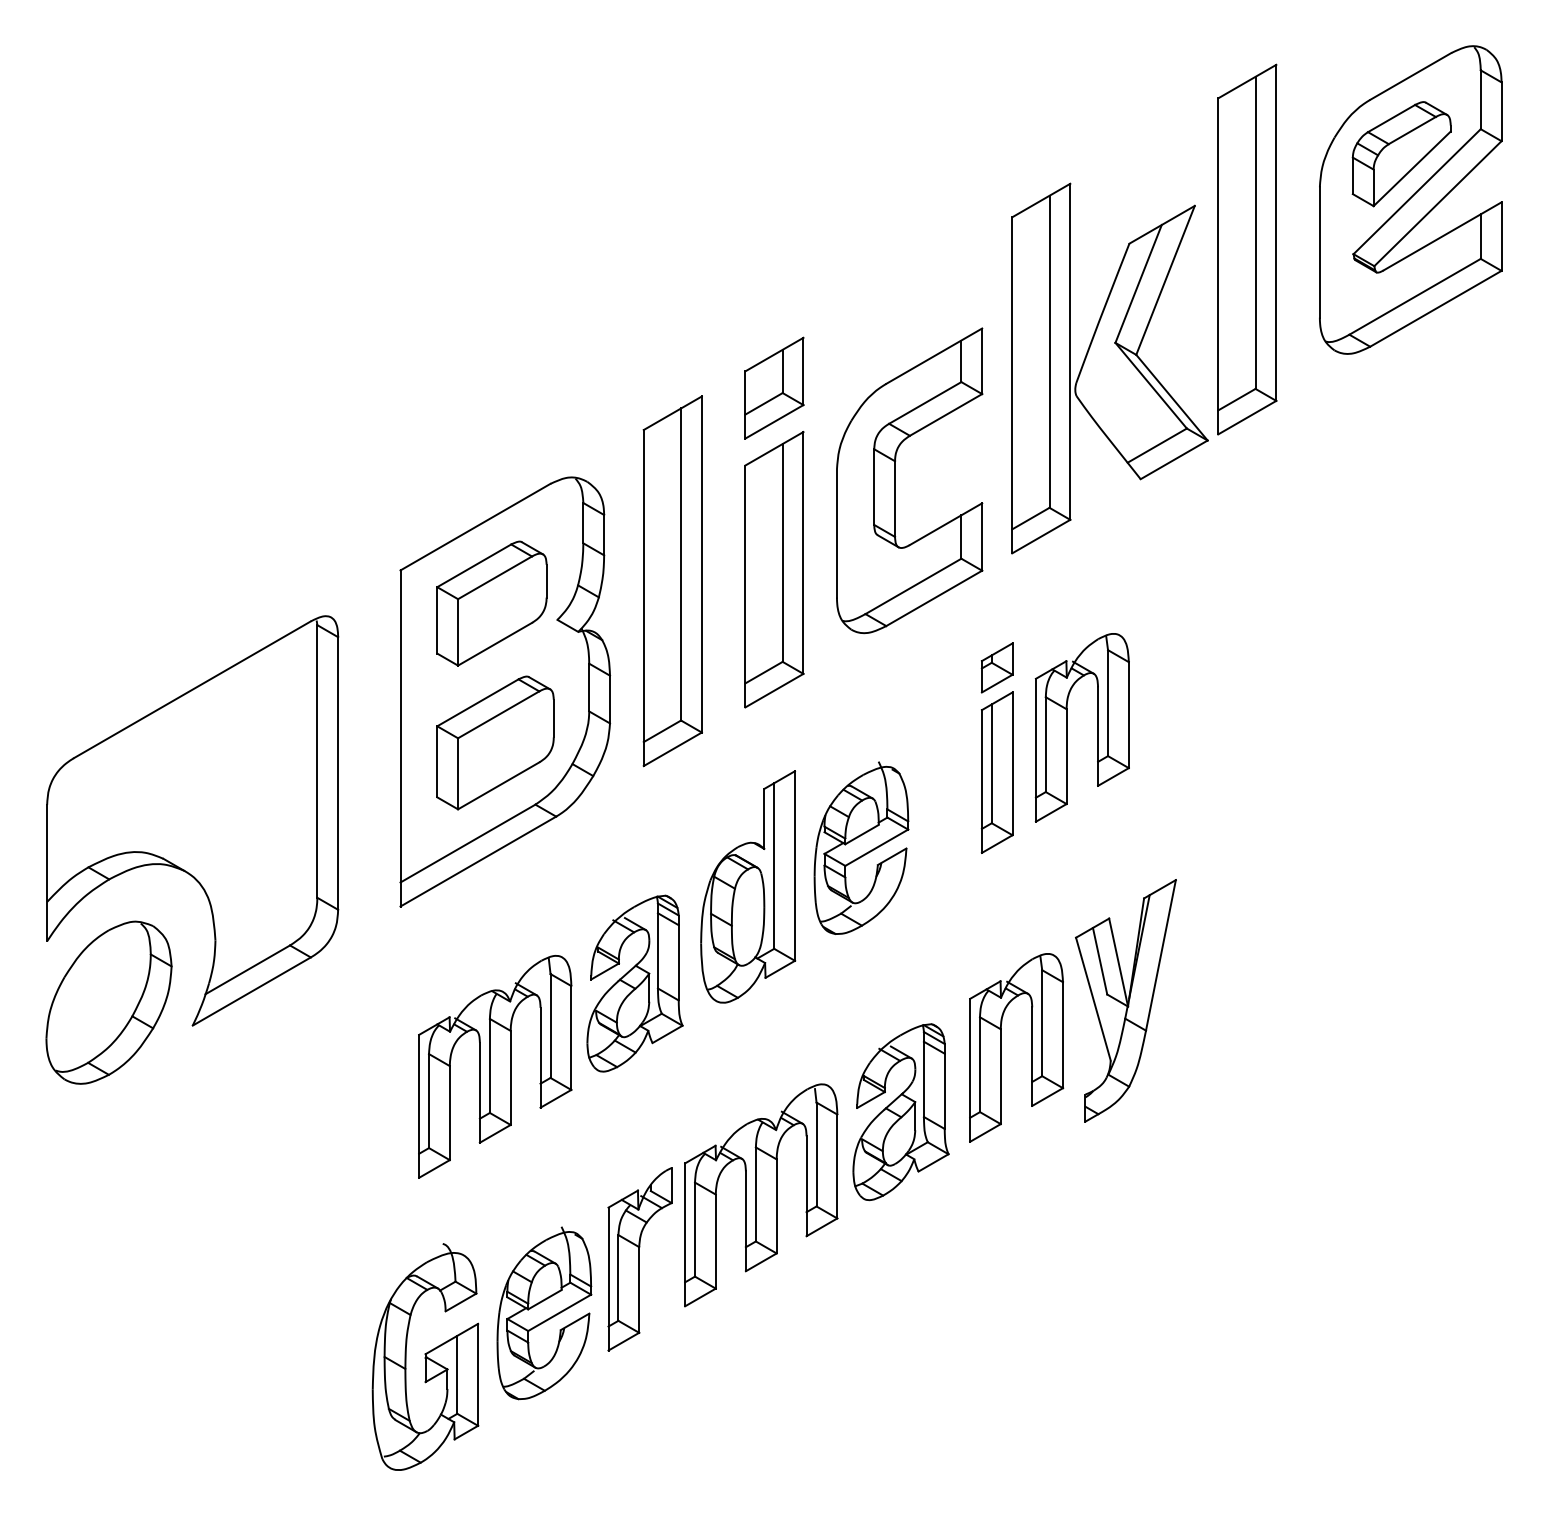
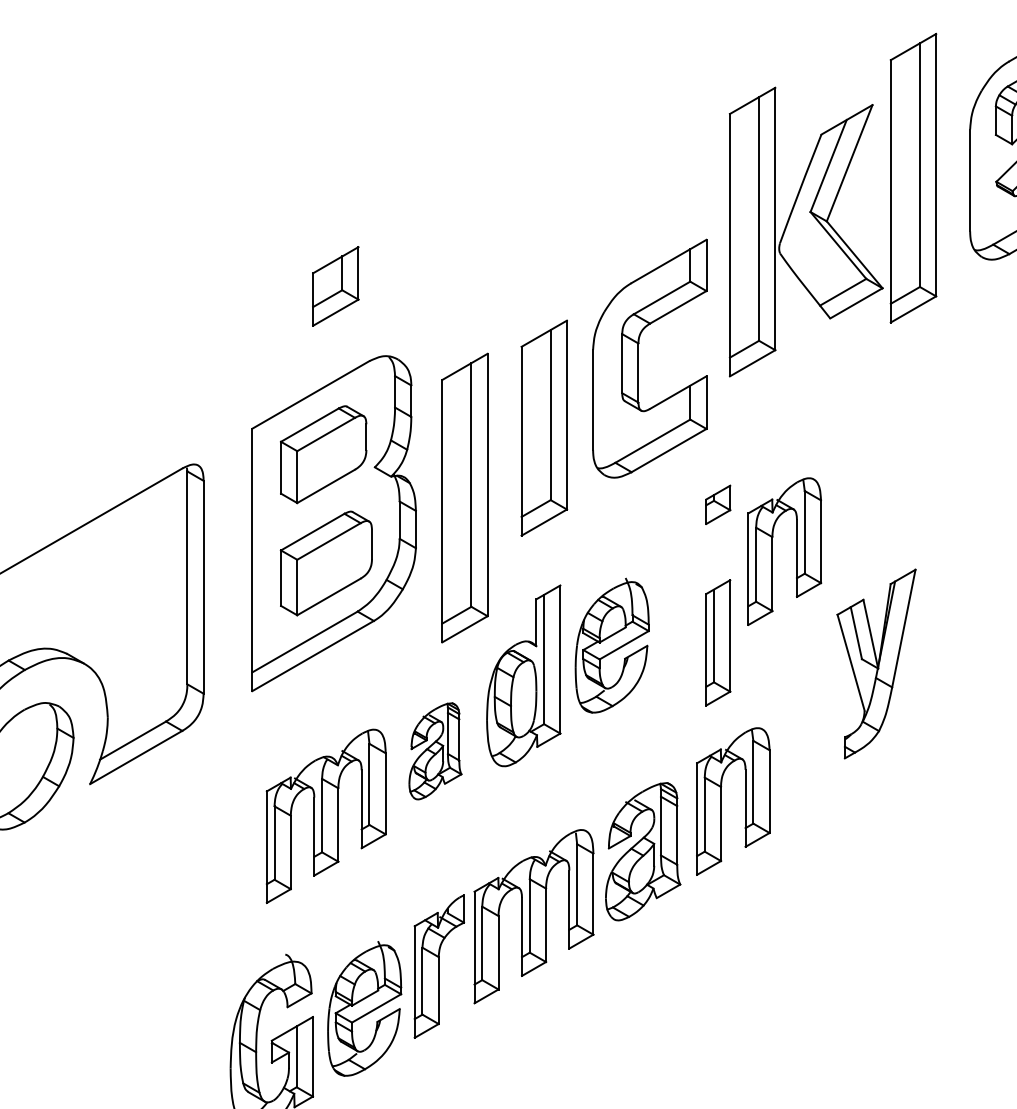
part: (1109, 368) -> (805, 232), moved
part: (774, 387) -> (335, 285), moved
part: (672, 581) -> (464, 498), moved
part: (996, 772) -> (717, 642), moved
part: (634, 983) -> (435, 751), size x0.7
part: (1125, 1000) -> (876, 663), moved

